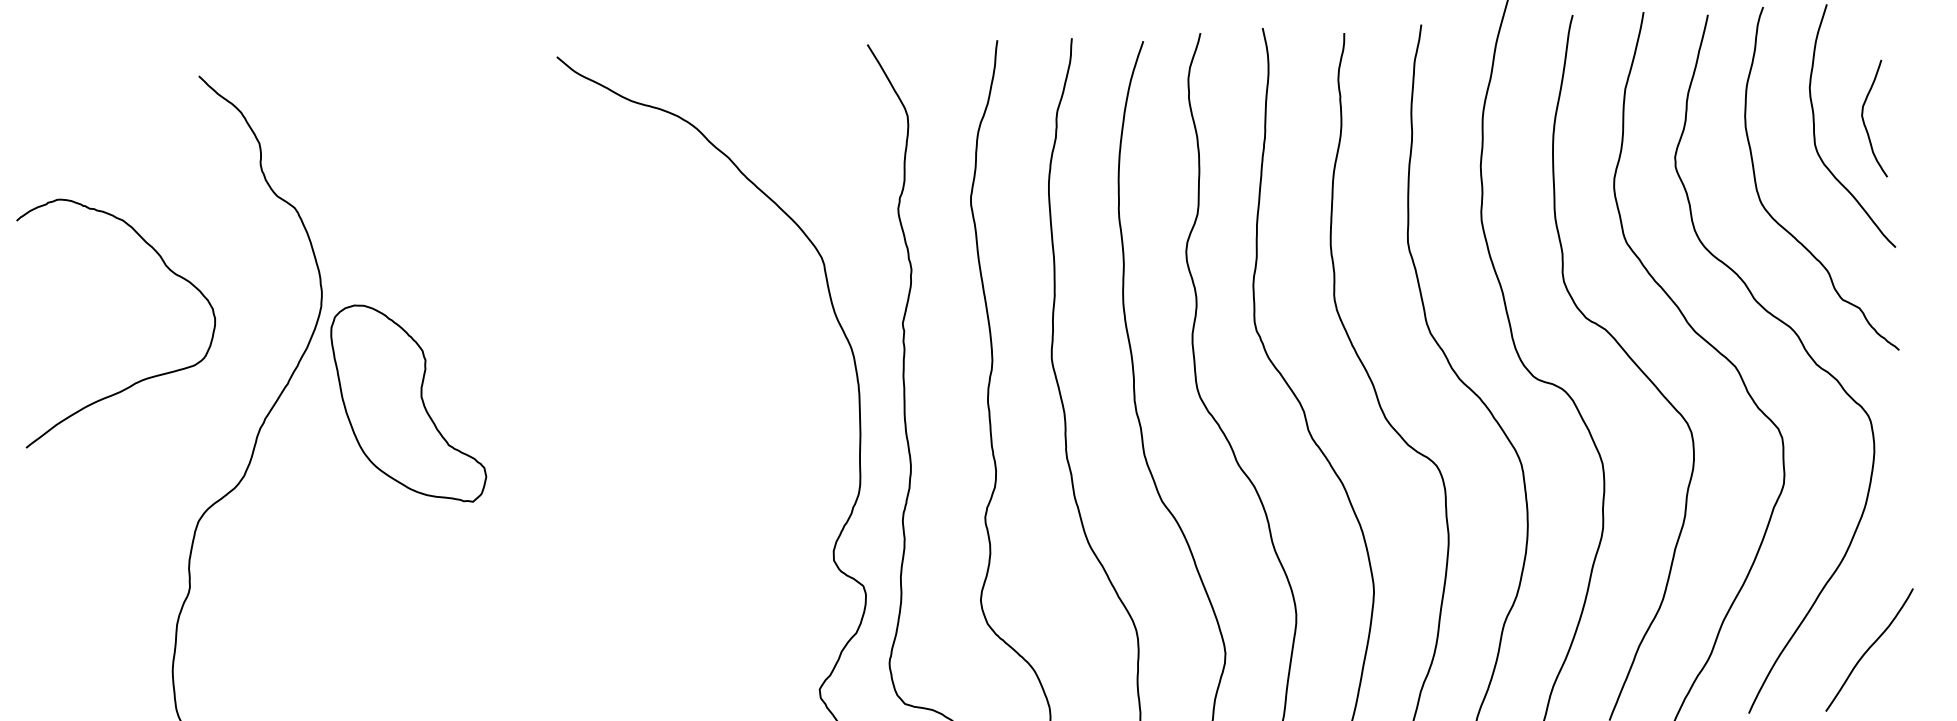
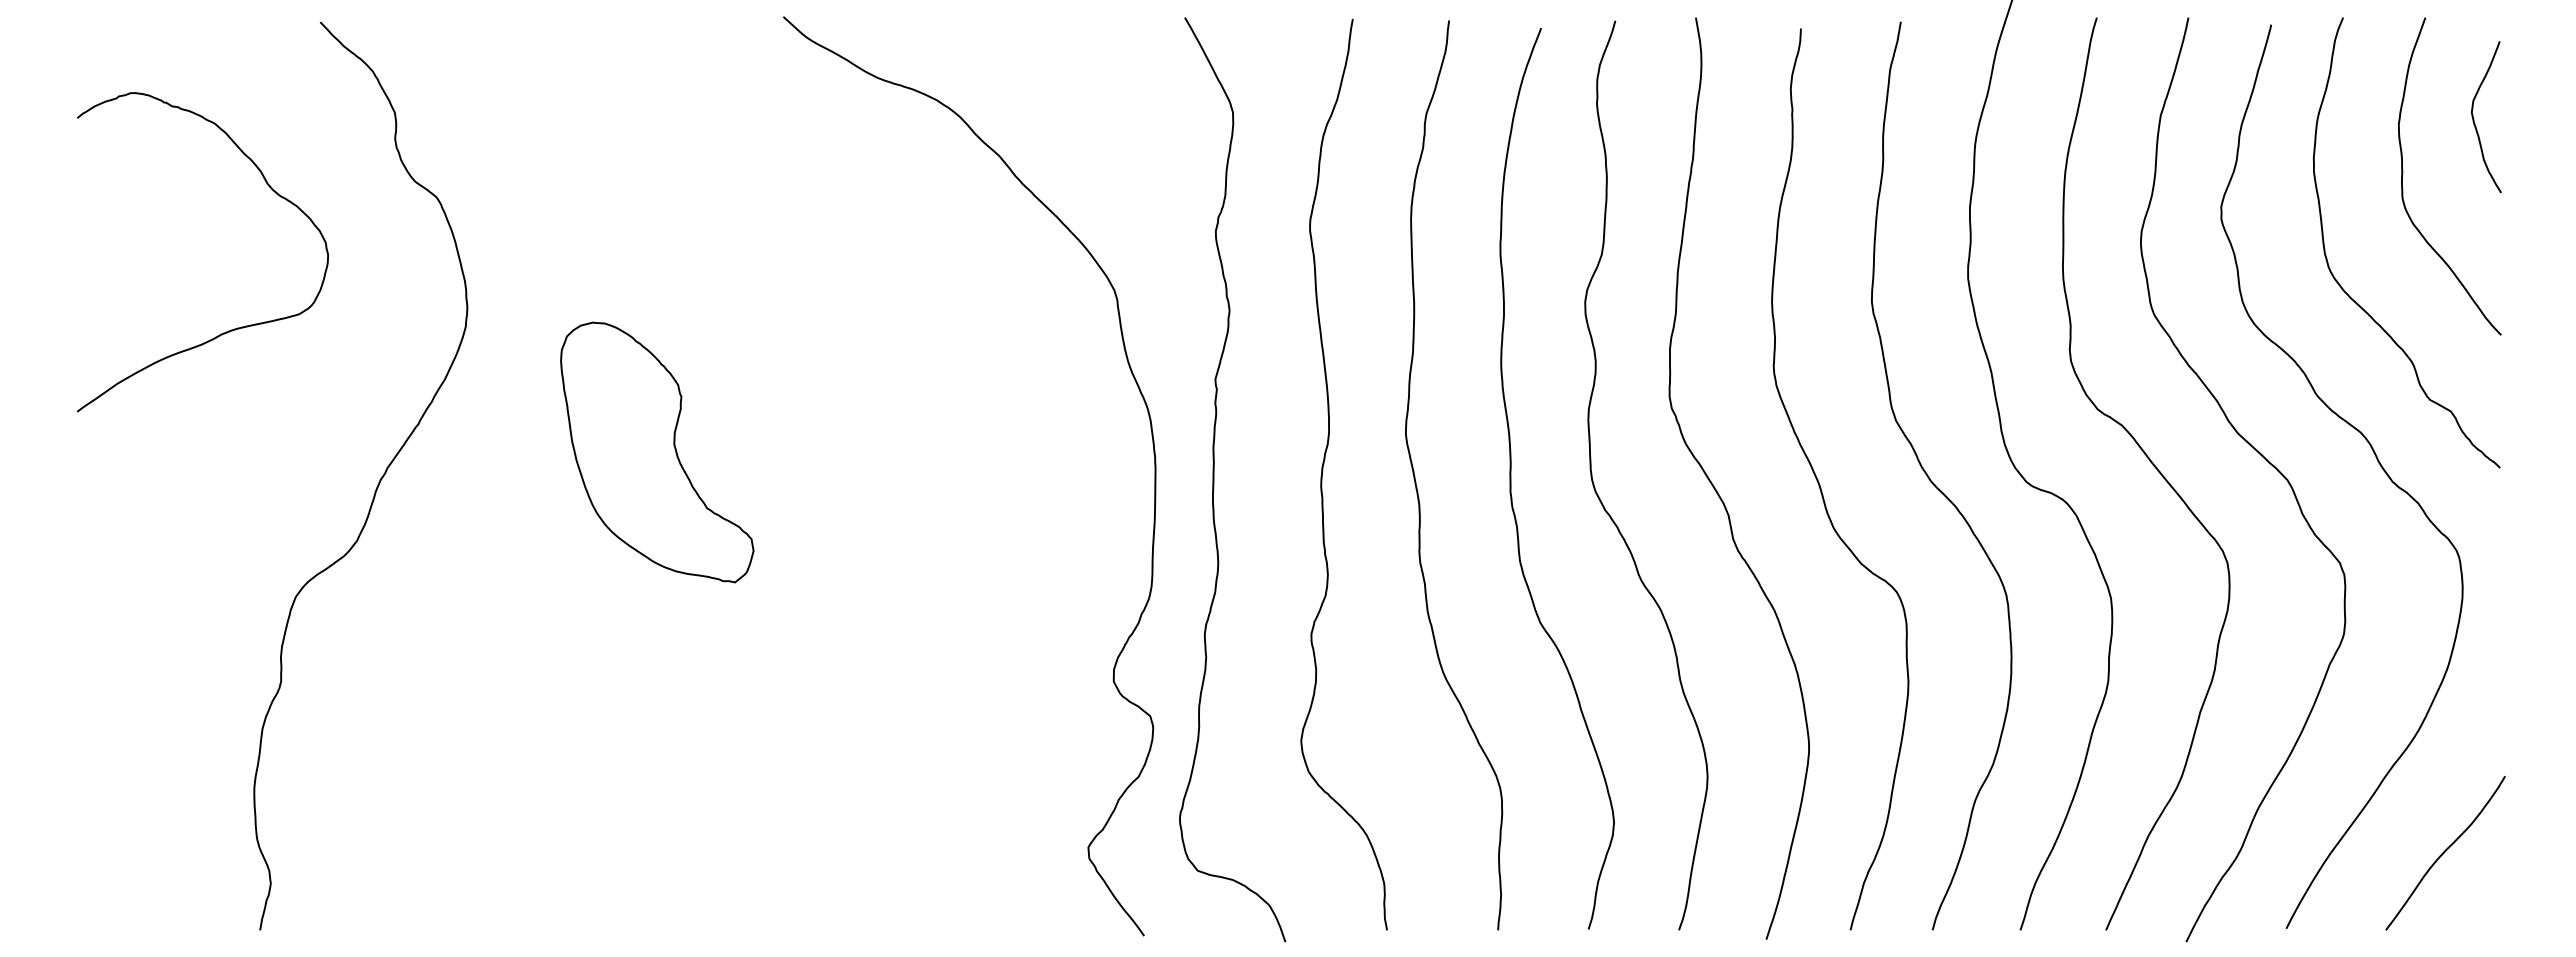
curve: (1864, 121) -> (2474, 119), moved
curve: (140, 380) -> (228, 330), moved
part: (408, 403) -> (657, 452), moved

